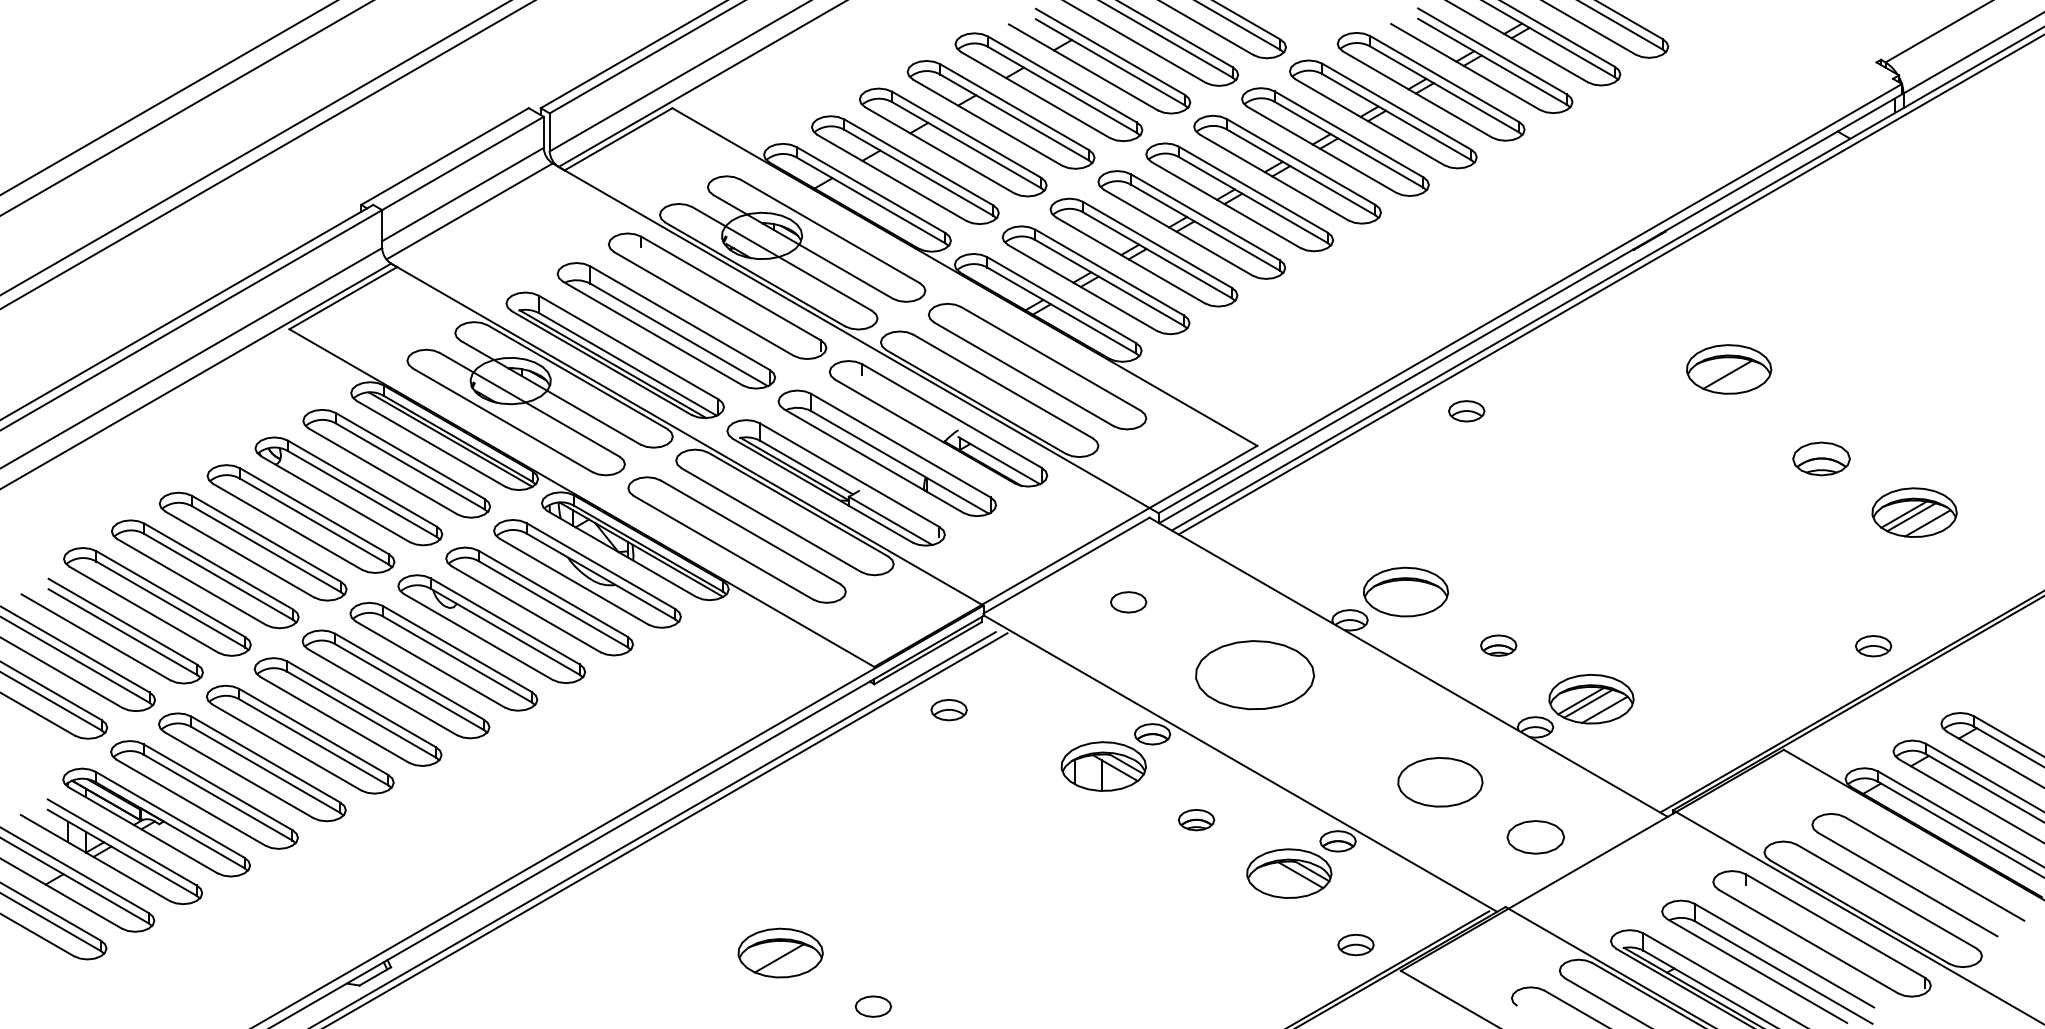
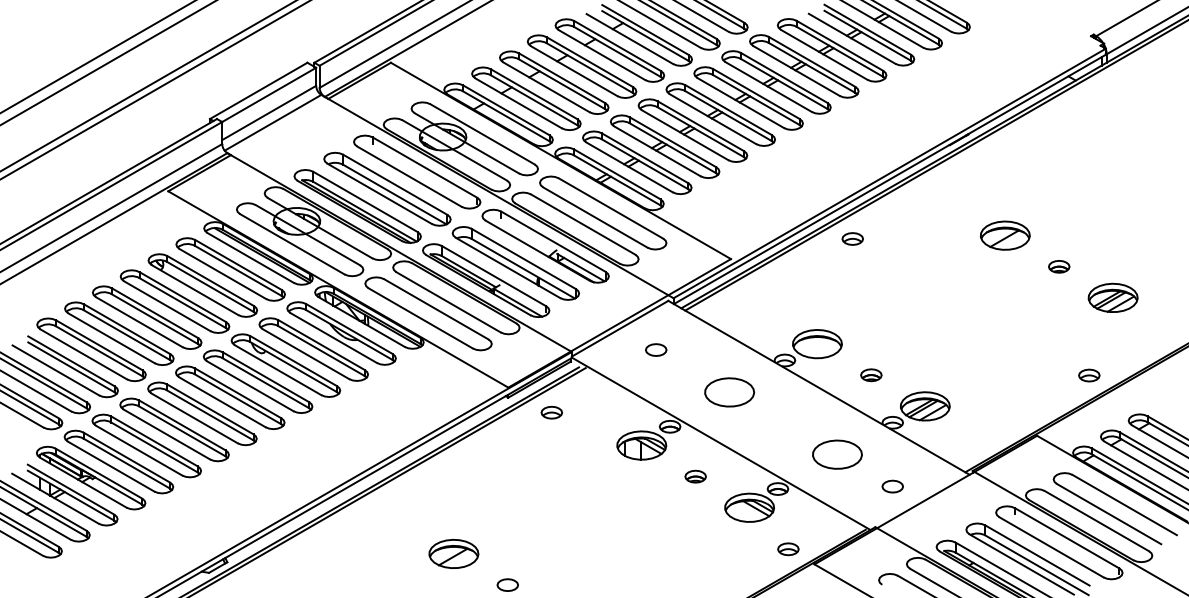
part: (1729, 369) -> (1005, 235), moved
part: (1822, 458) -> (1059, 266), size x0.62
part: (1254, 675) -> (729, 392), size x0.71
part: (1535, 837) -> (892, 486), size x0.62

